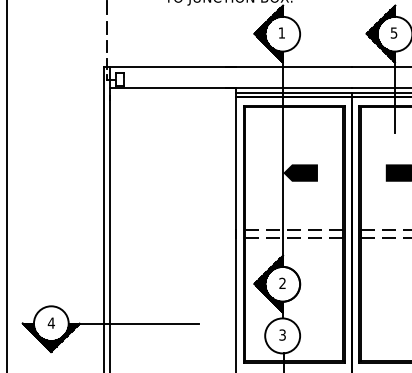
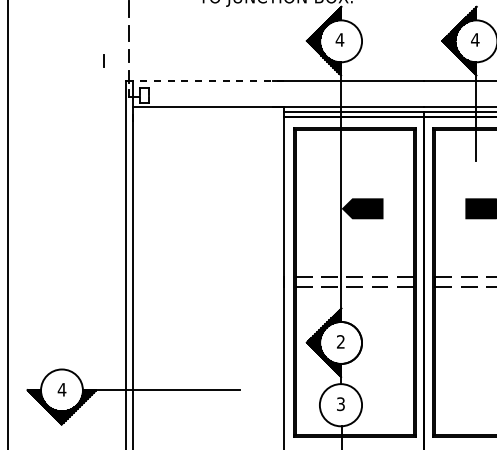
text: (281, 32) -> (339, 39), 1 -> 4
text: (394, 32) -> (475, 39), 5 -> 4
line: (85, 50) -> (103, 60), added
line: (172, 67) -> (208, 81), solid -> dashed

